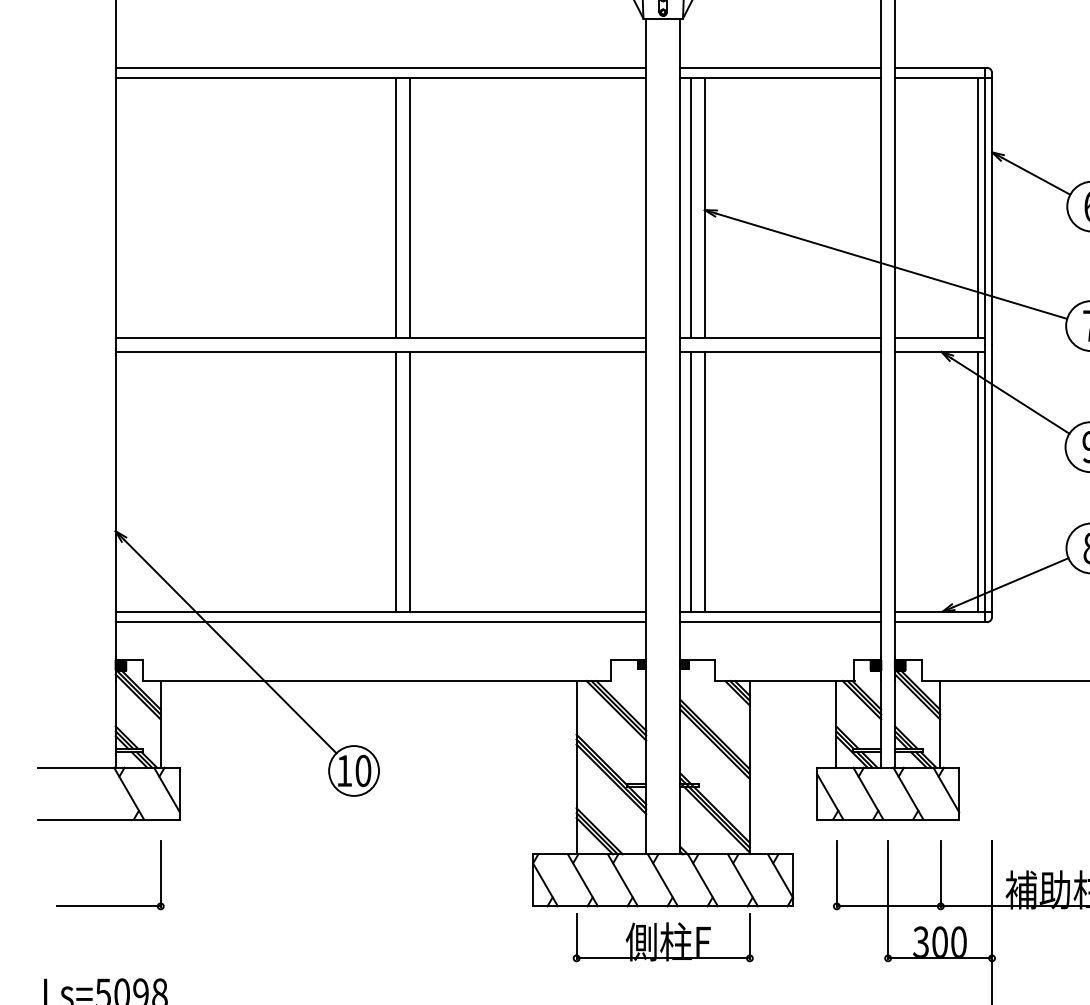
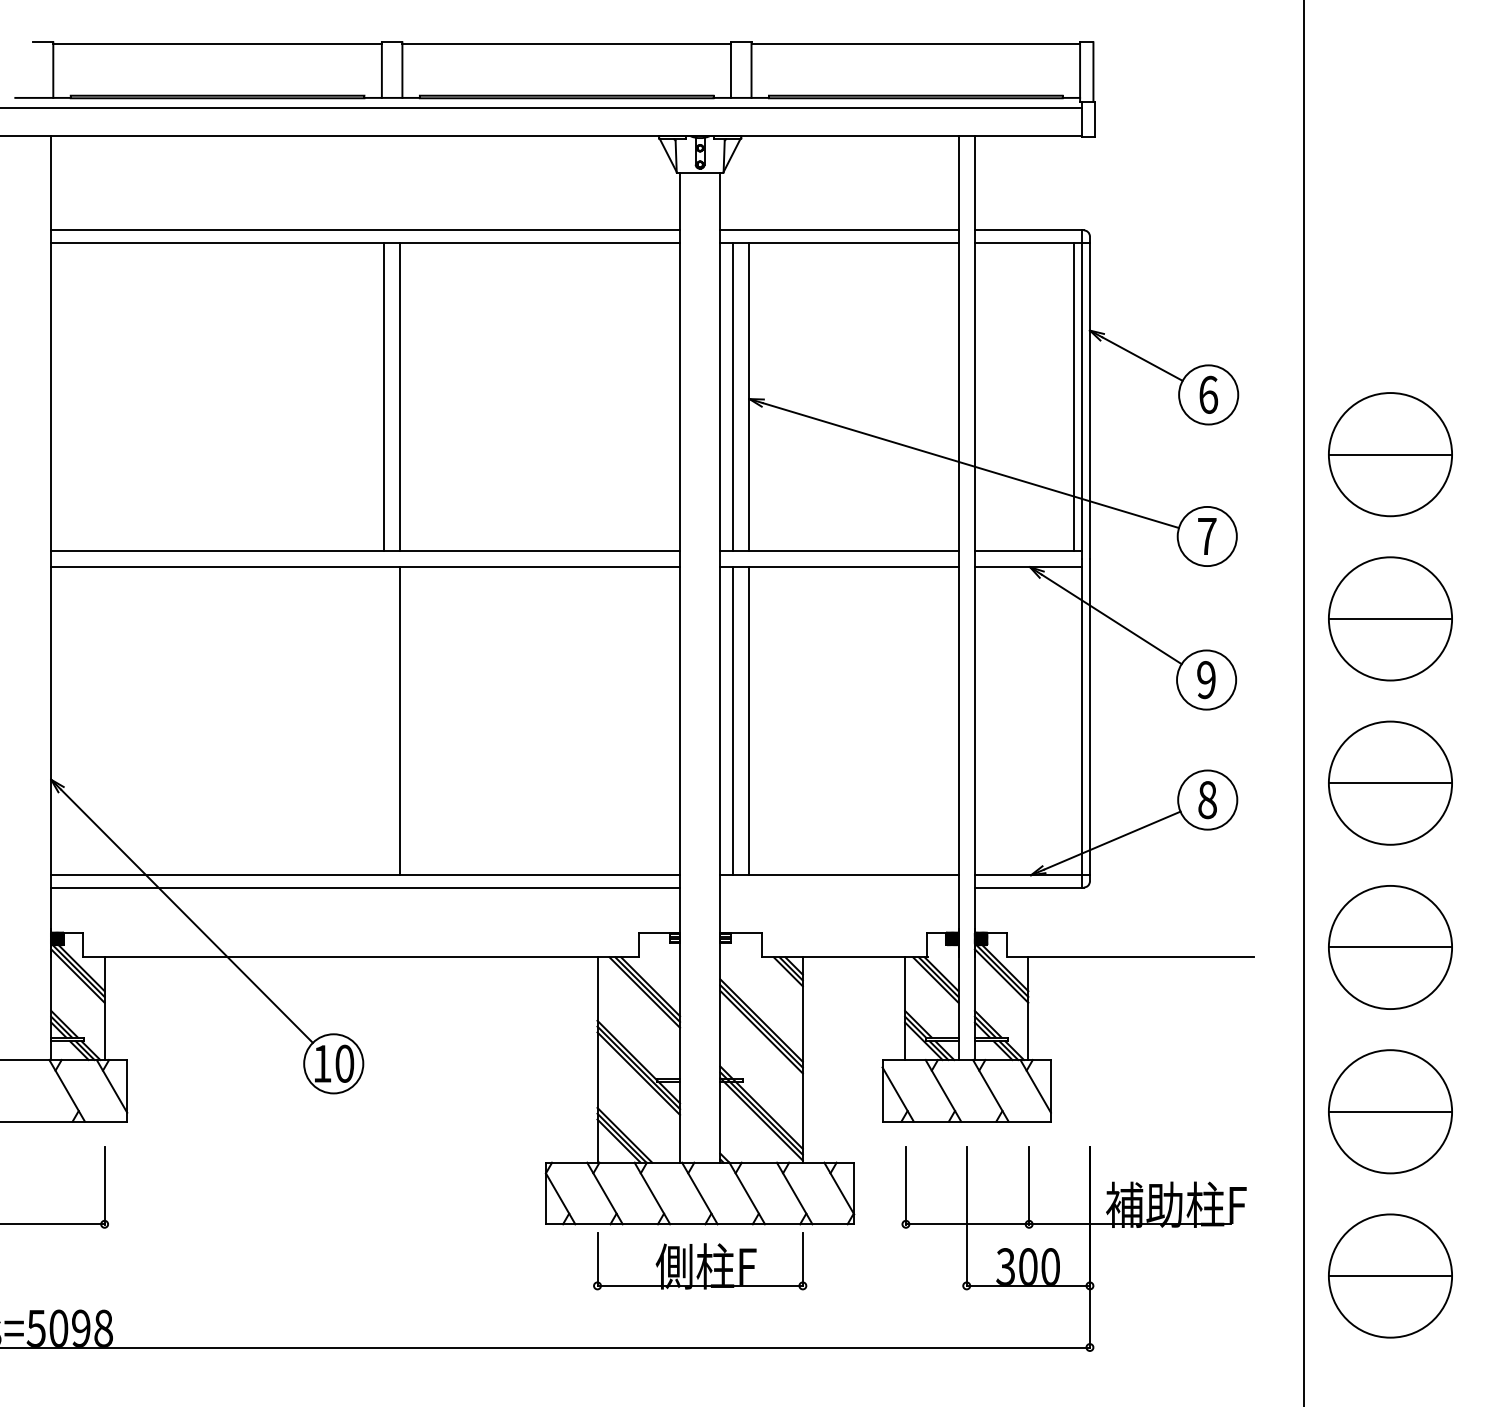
line: (396, 482) -> (383, 721), removed
line: (978, 482) -> (1073, 721), removed
line: (780, 622) -> (839, 887), removed

